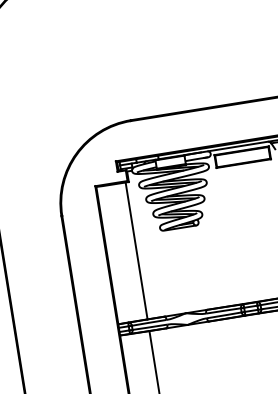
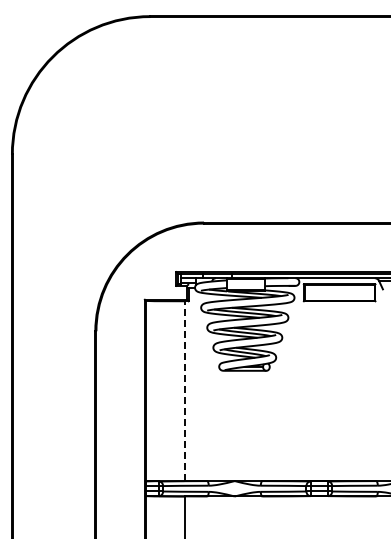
line: (136, 251) -> (184, 391), solid -> dashed

